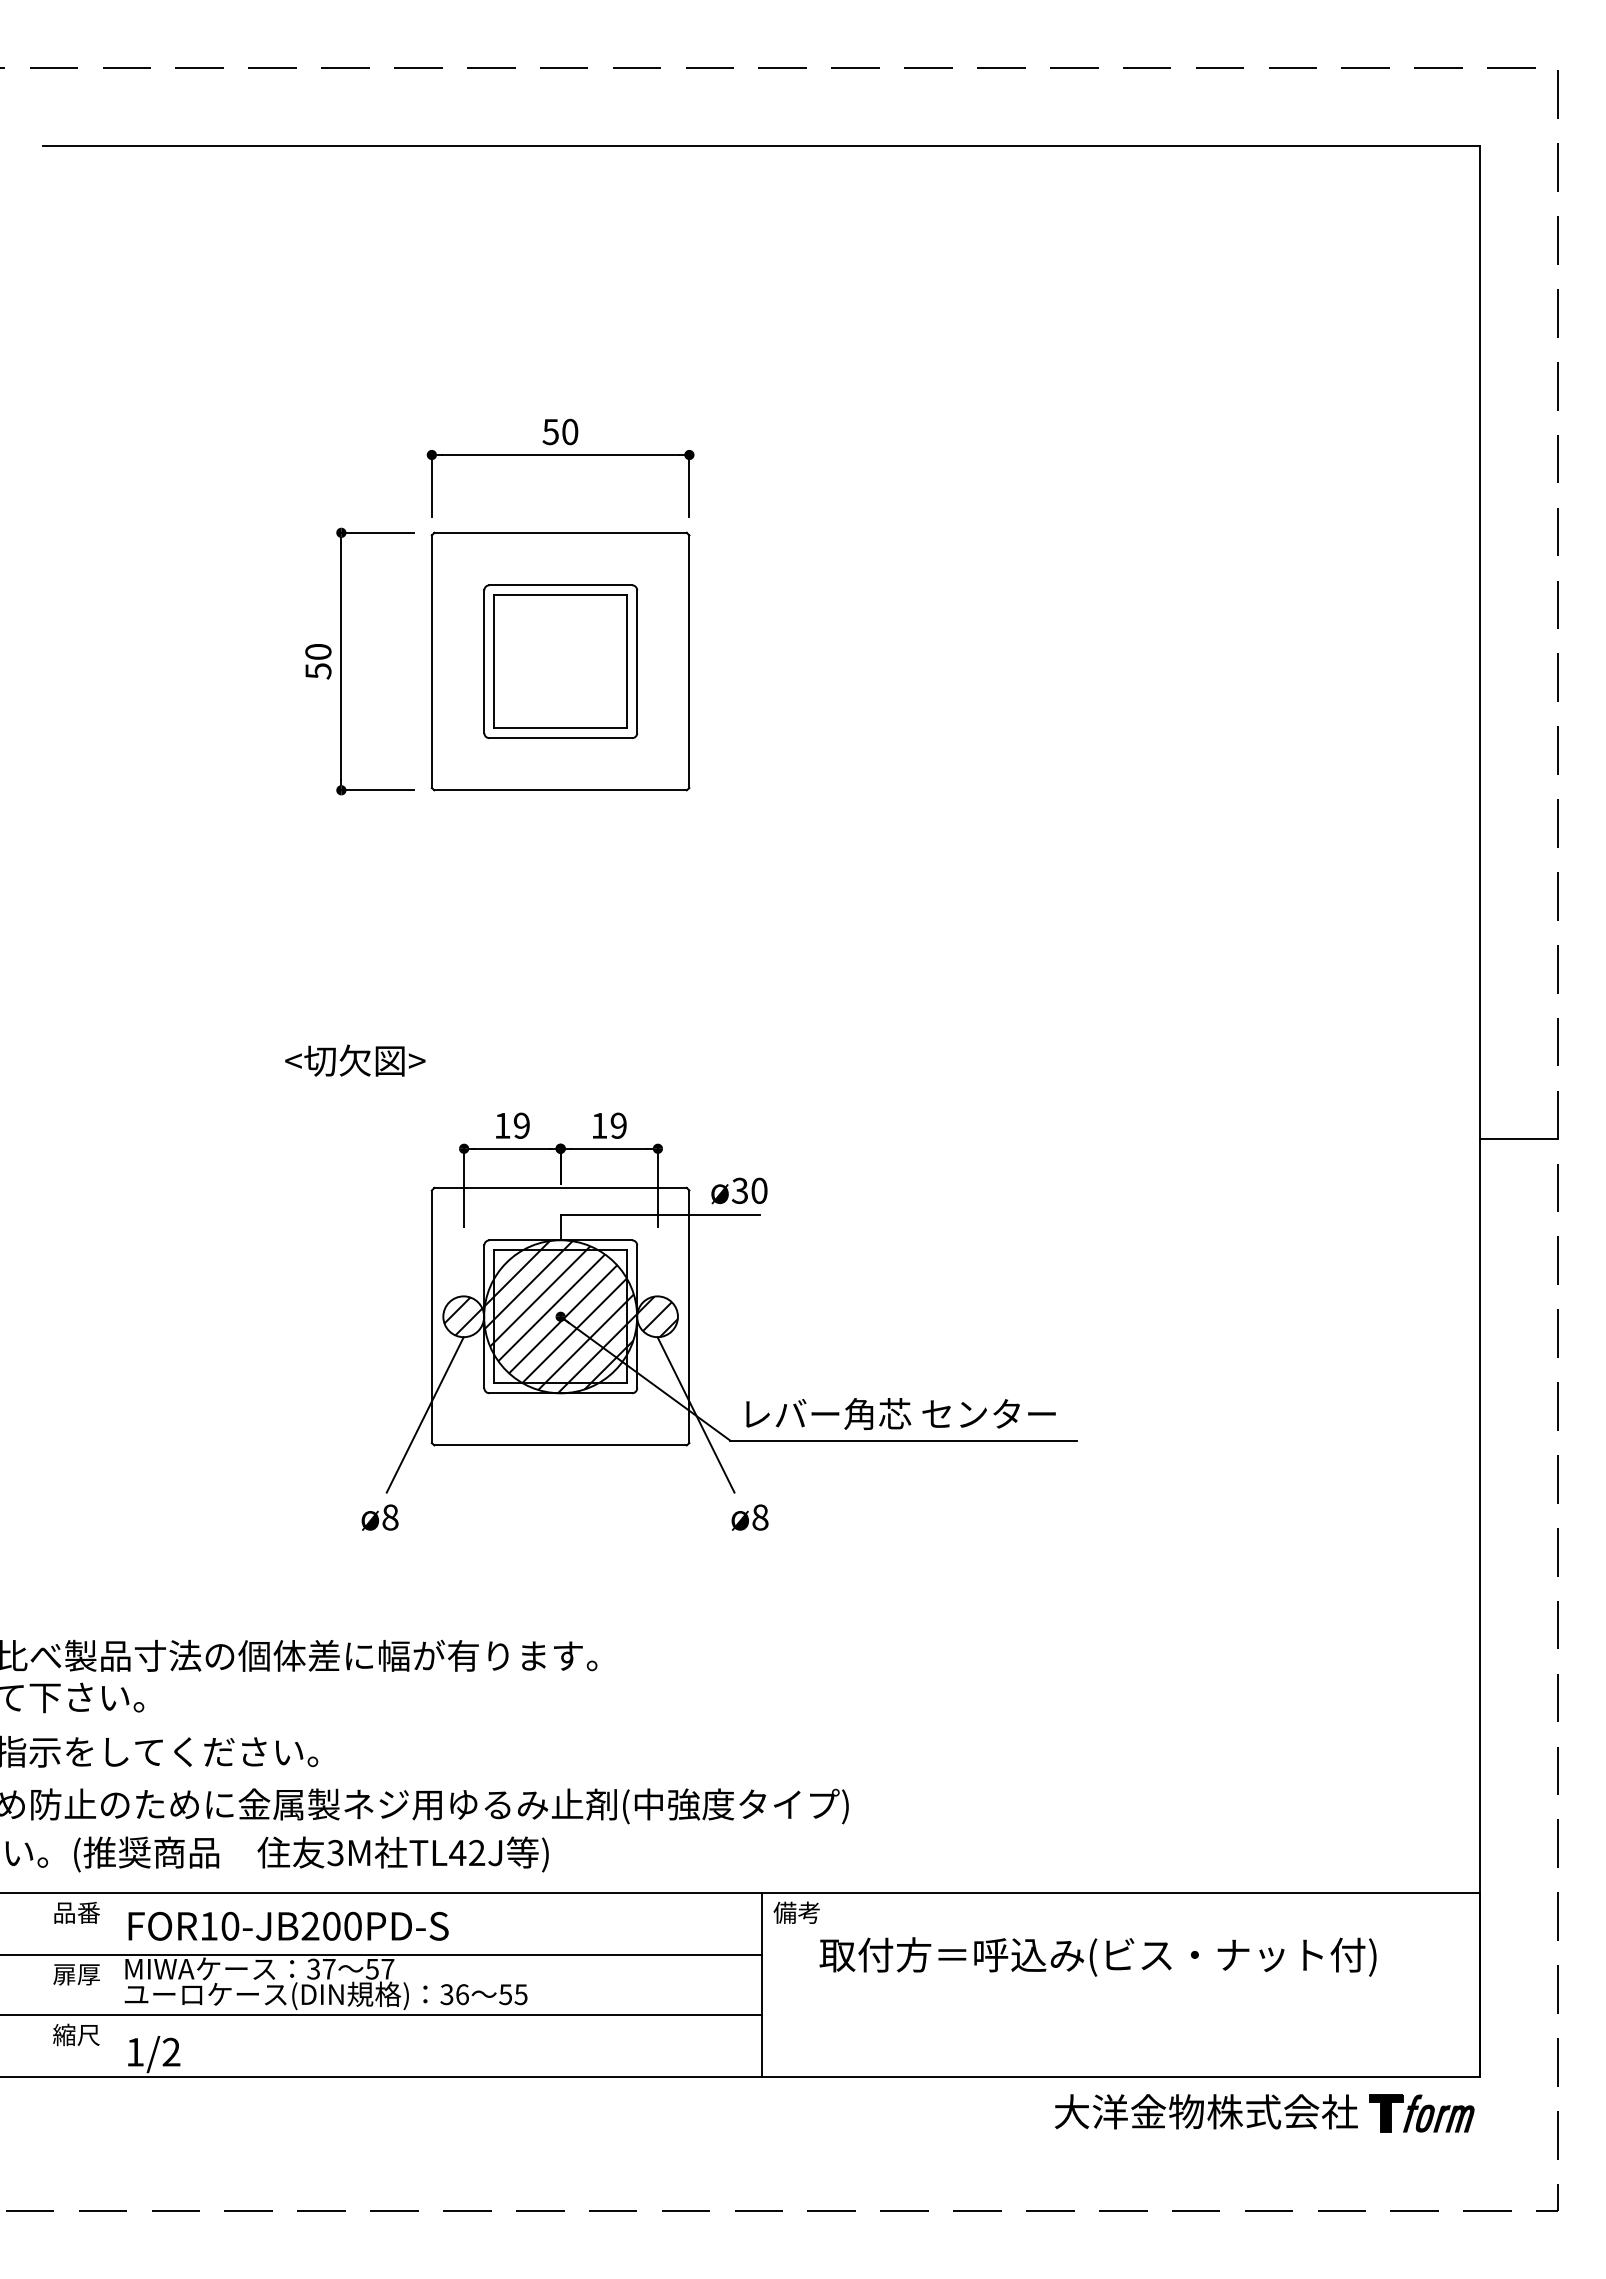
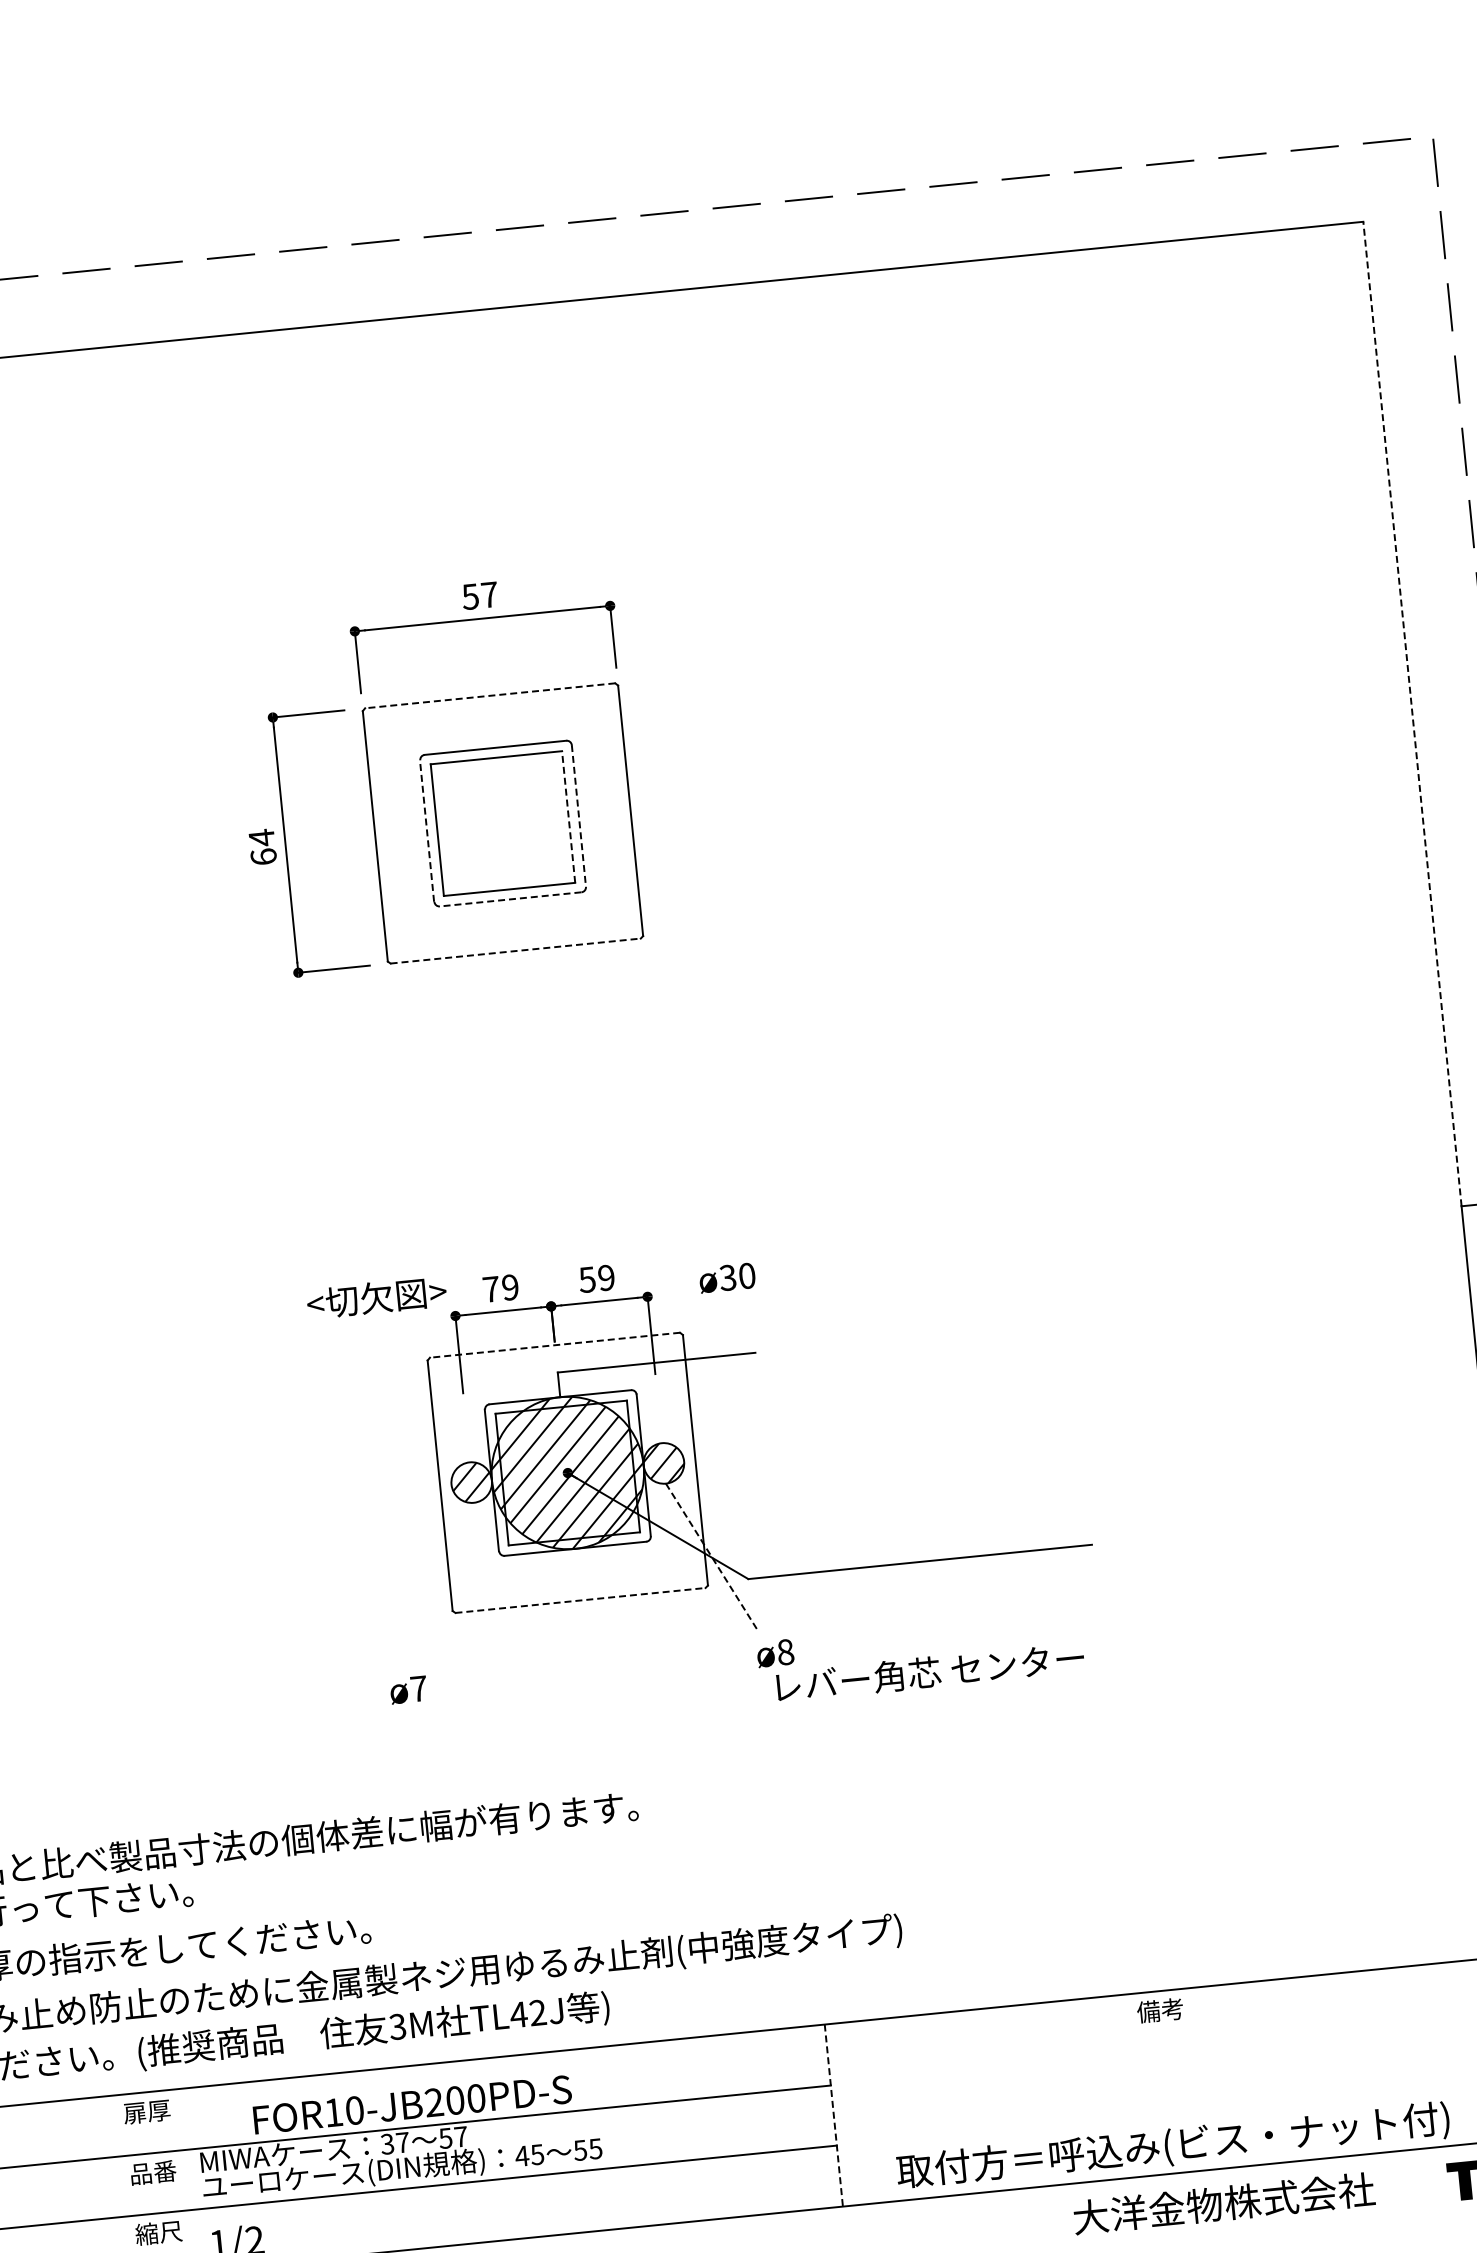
text: (570, 431) -> (489, 594), 50 -> 57
line: (560, 532) -> (490, 695), solid -> dashed
line: (1479, 642) -> (1412, 713), solid -> dashed
text: (318, 661) -> (262, 847), 50 -> 64
line: (484, 661) -> (427, 830), solid -> dashed
line: (626, 661) -> (568, 816), solid -> dashed
line: (637, 662) -> (579, 816), solid -> dashed
line: (560, 738) -> (510, 899), solid -> dashed
line: (561, 790) -> (516, 951), solid -> dashed
text: (355, 1060) -> (376, 1297), moved
text: (502, 1125) -> (491, 1289), 19 -> 79
text: (599, 1125) -> (587, 1279), 19 -> 59
line: (560, 1187) -> (554, 1344), solid -> dashed
text: (739, 1190) -> (727, 1277), moved
line: (424, 1414) -> (442, 1583), removed
line: (696, 1414) -> (712, 1556), solid -> dashed
text: (900, 1414) -> (930, 1672), moved
line: (561, 1445) -> (581, 1600), solid -> dashed
text: (390, 1517) -> (418, 1688), ø8 -> ø7
text: (76, 1912) -> (146, 2111), 品番 -> 扉厚
text: (796, 1912) -> (1159, 2010), moved
text: (288, 1925) -> (412, 2104), moved
text: (1097, 1956) -> (1172, 2146), moved
text: (76, 1974) -> (152, 2172), 扉厚 -> 品番
line: (762, 1985) -> (834, 2115), solid -> dashed
text: (454, 1994) -> (529, 2155), 36 -> 45
text: (1206, 2111) -> (1224, 2203), moved

